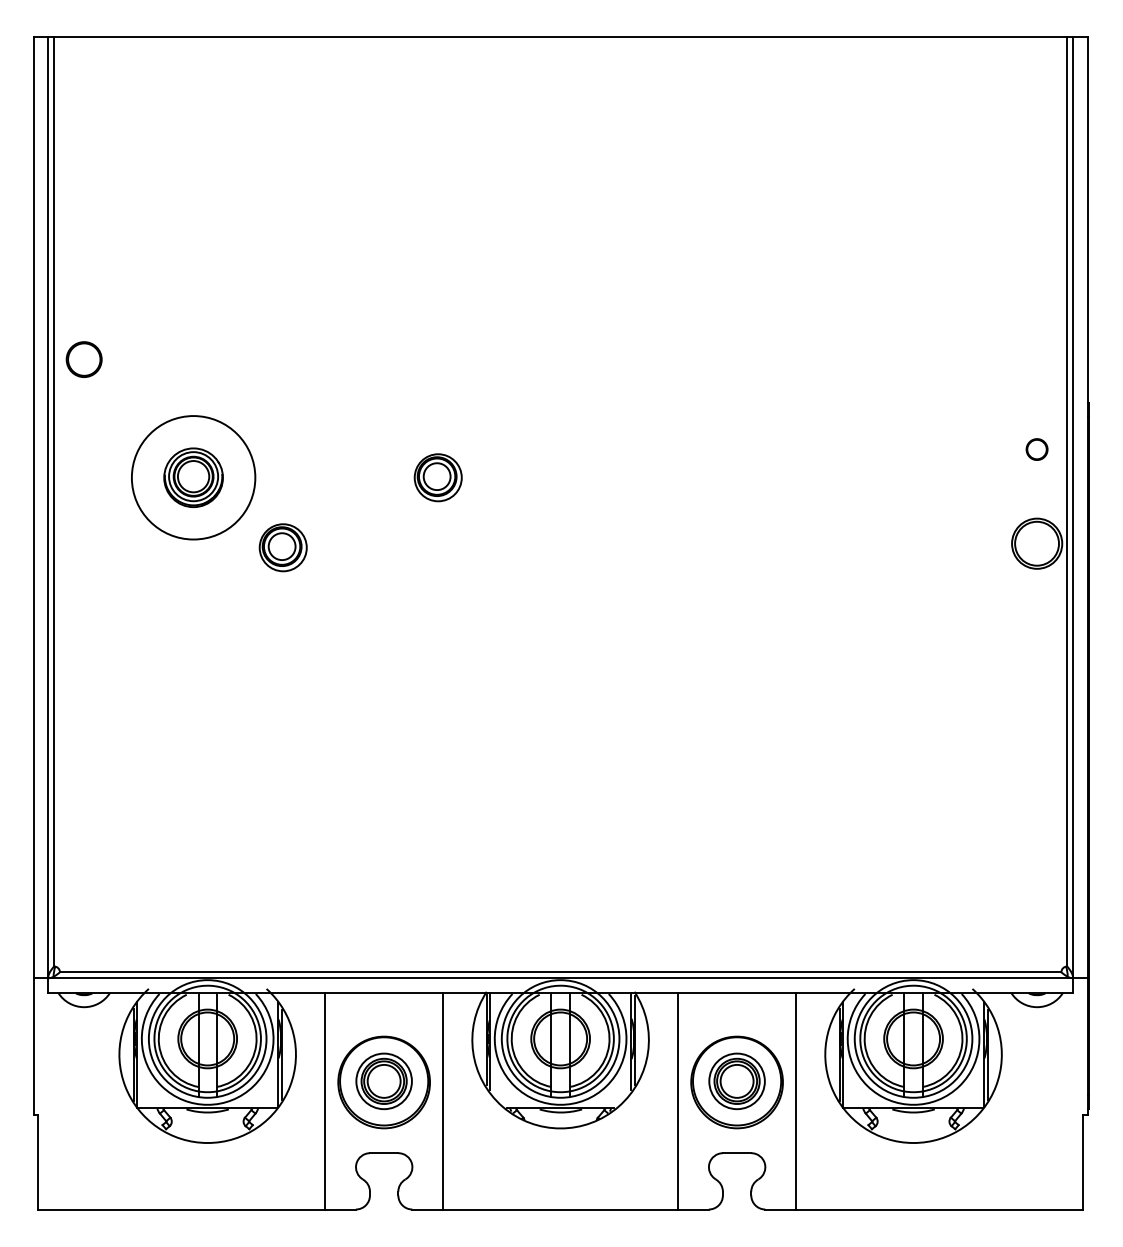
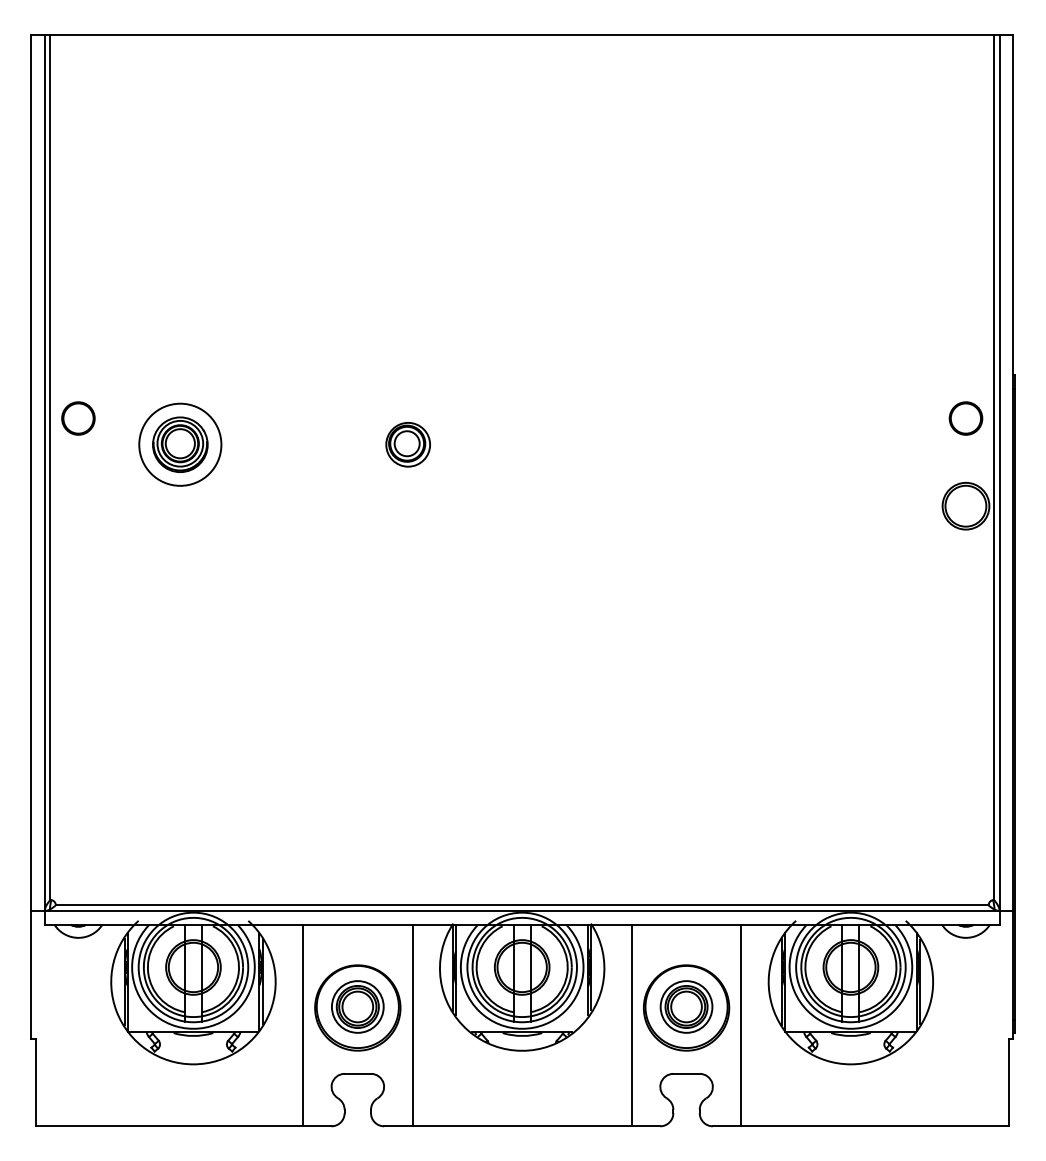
circle: (83, 359) -> (77, 418), moved
circle: (1036, 449) -> (965, 418), size x1.67
circle: (193, 477) -> (180, 444), size x0.71
part: (282, 547) -> (263, 509), removed

